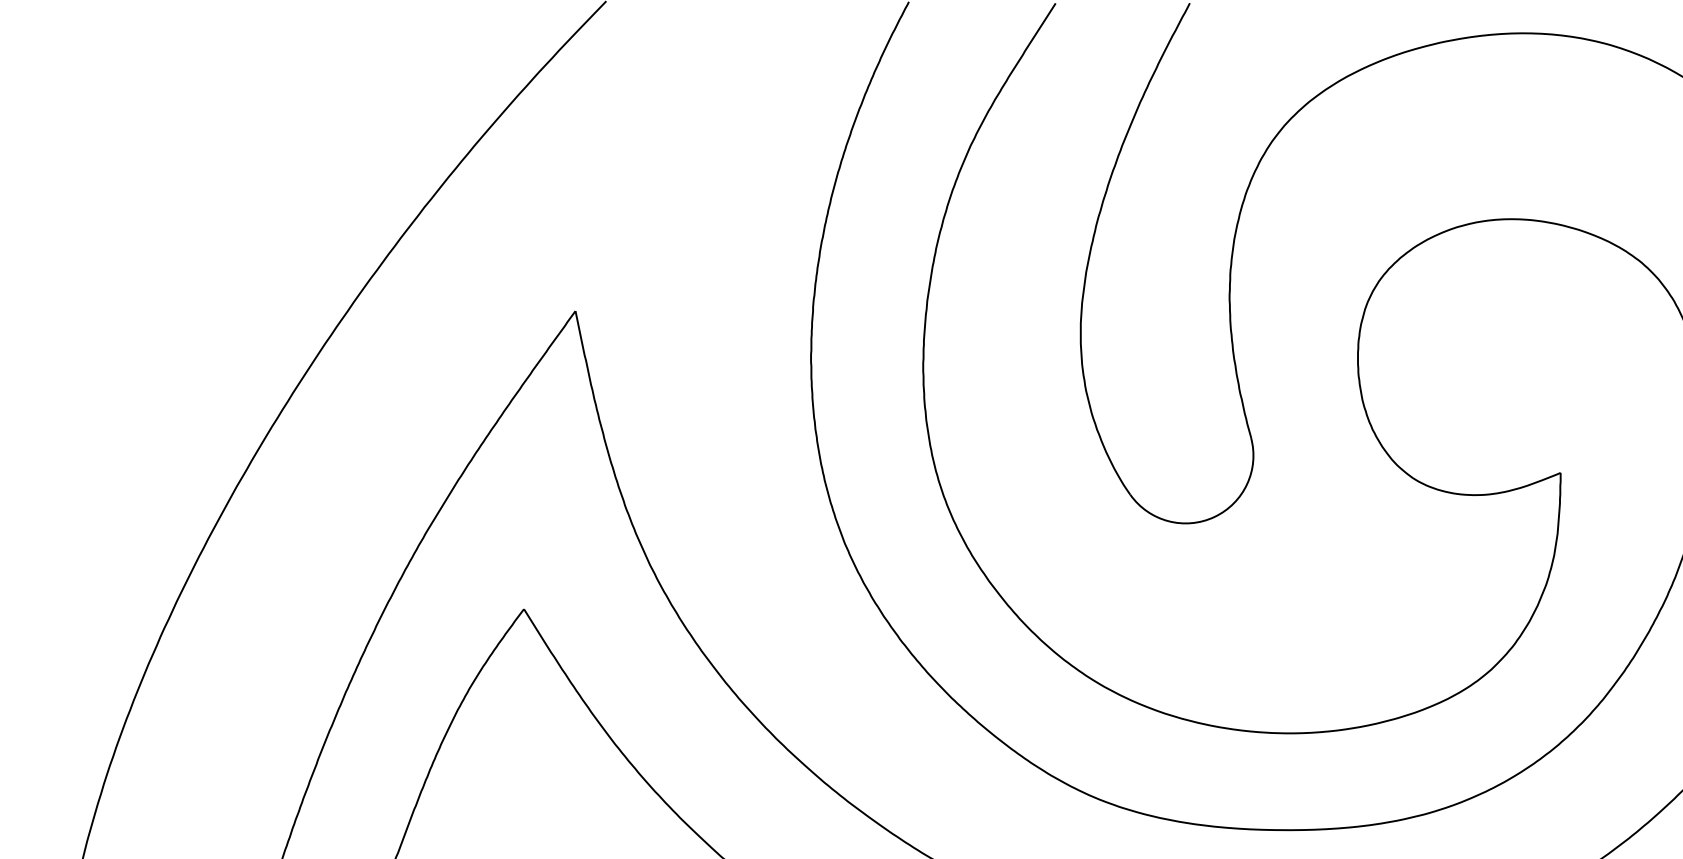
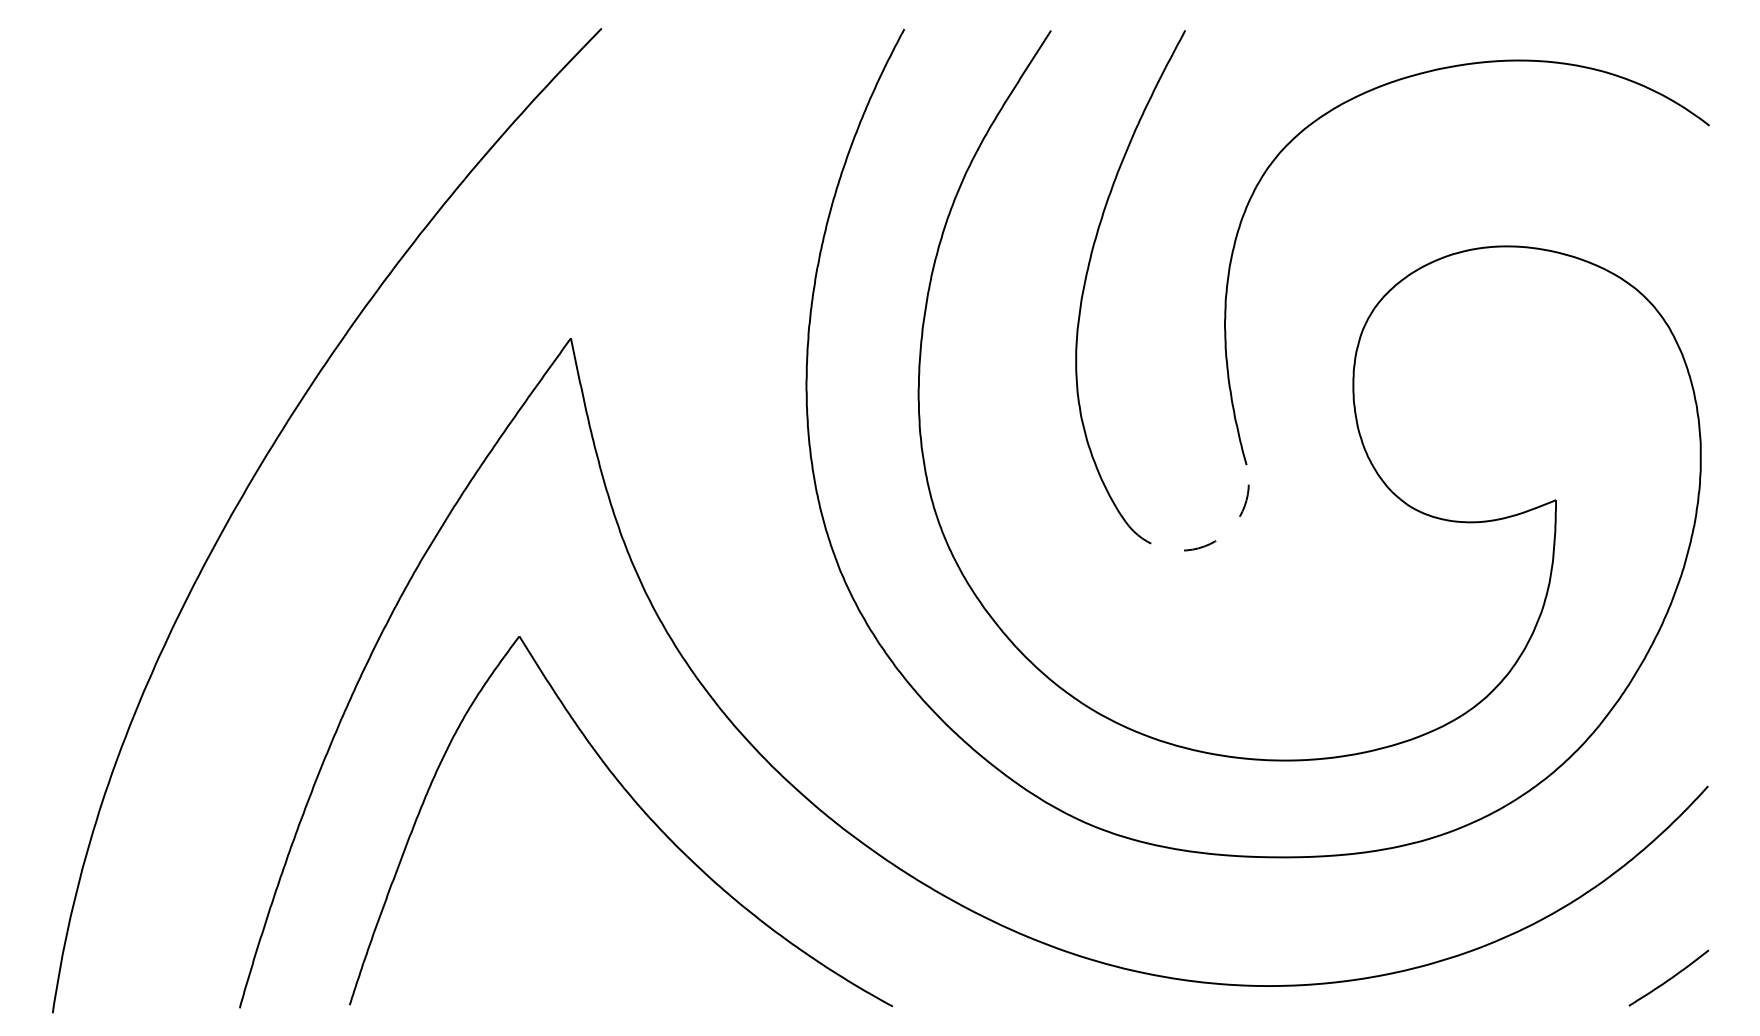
arc: (1214, 517) -> (1209, 544), solid -> dashed

